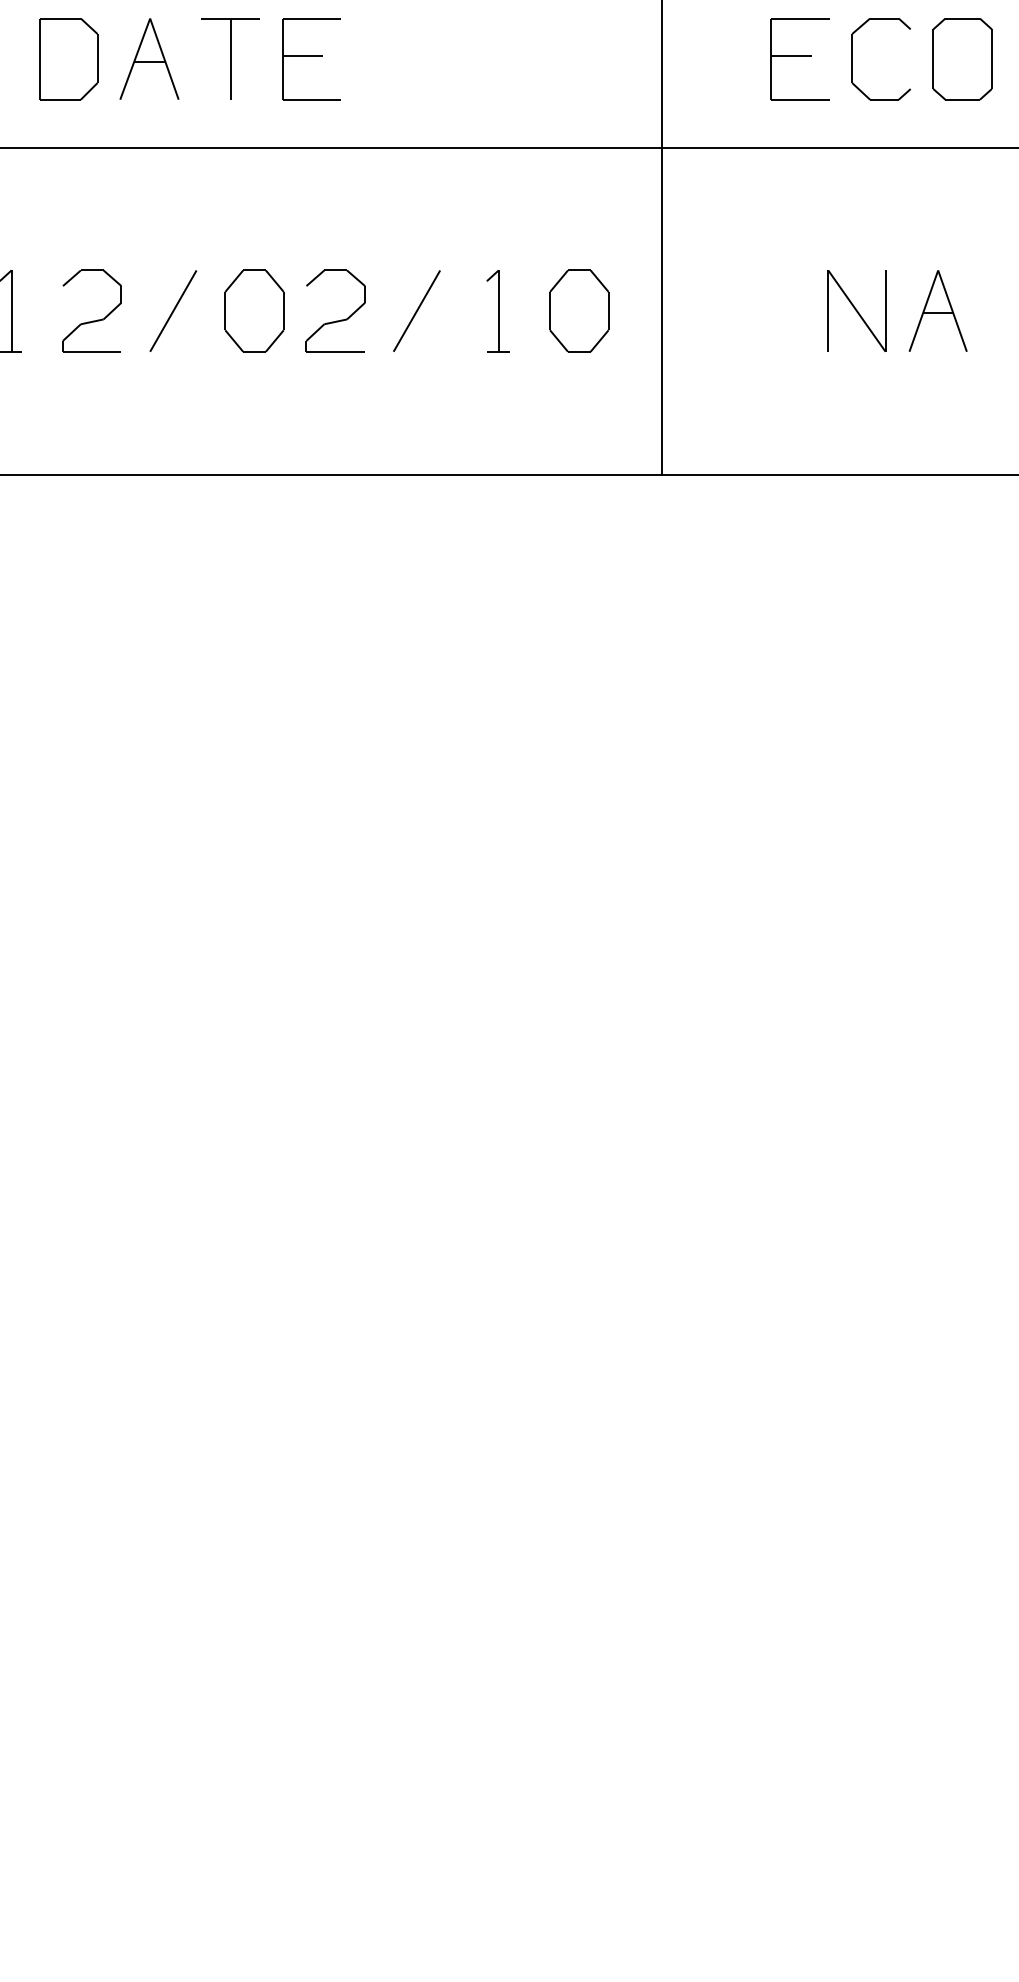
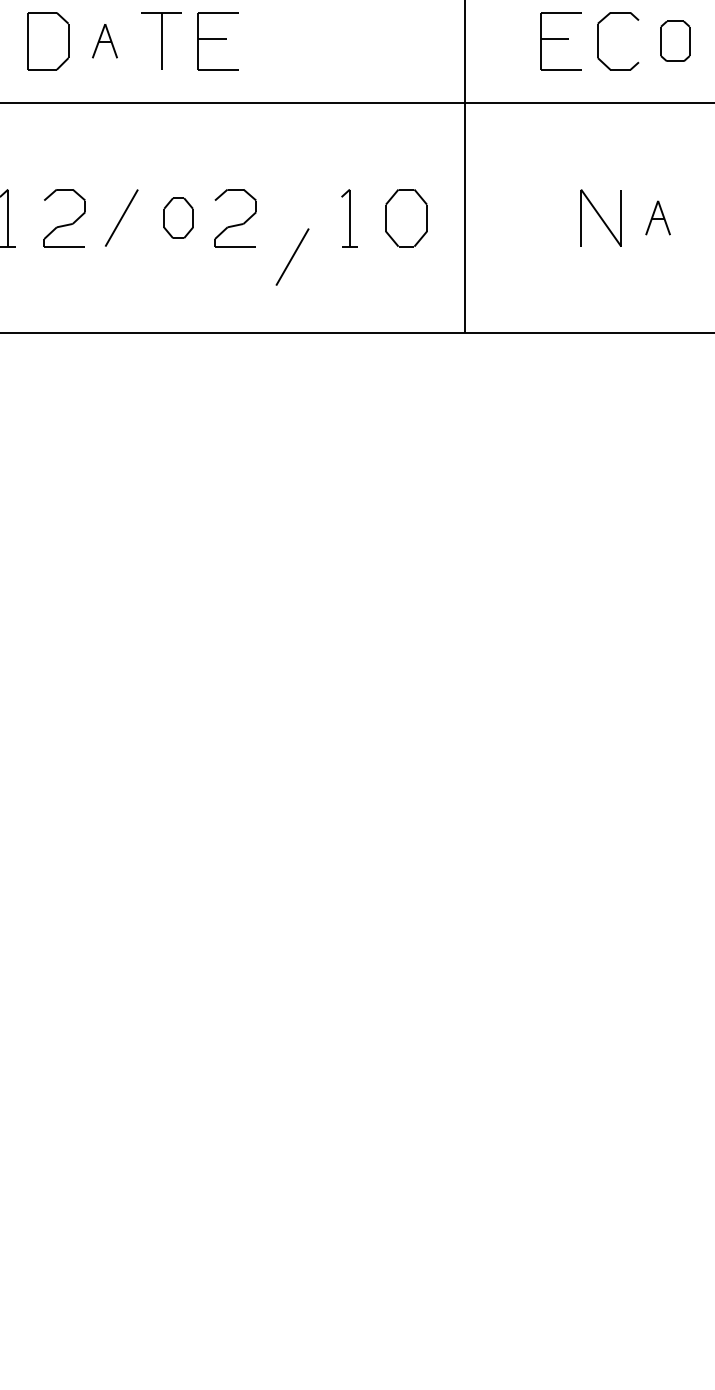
part: (148, 57) -> (104, 40), size x0.6
part: (962, 59) -> (675, 41), size x0.7
line: (416, 310) -> (292, 256), moved
part: (937, 310) -> (657, 217), size x0.6
part: (254, 311) -> (178, 218), size x0.7

